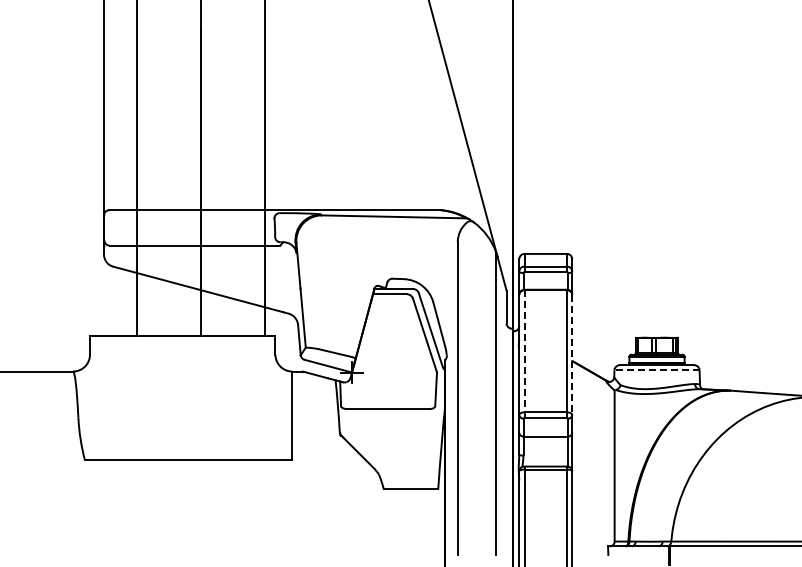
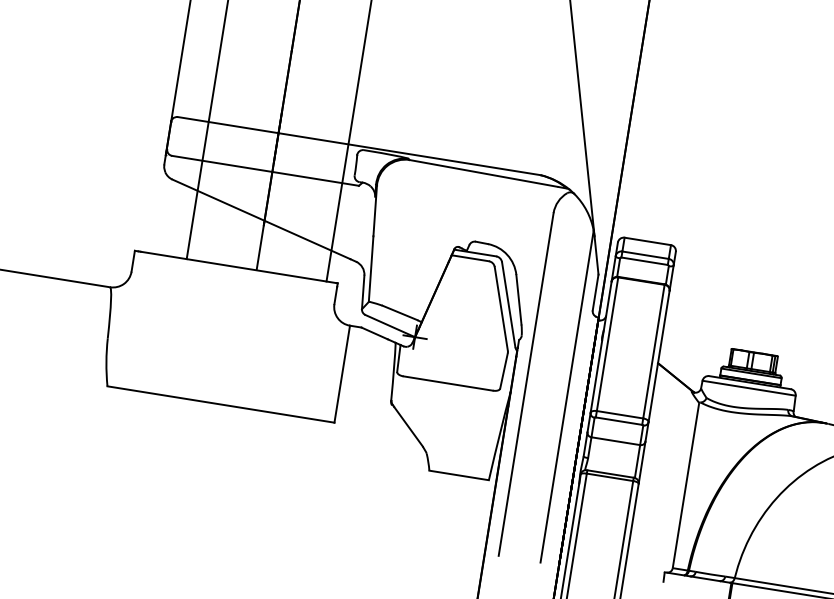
line: (524, 351) -> (607, 344), dashed -> solid
line: (572, 354) -> (659, 356), dashed -> solid
line: (657, 370) -> (749, 388), dashed -> solid

